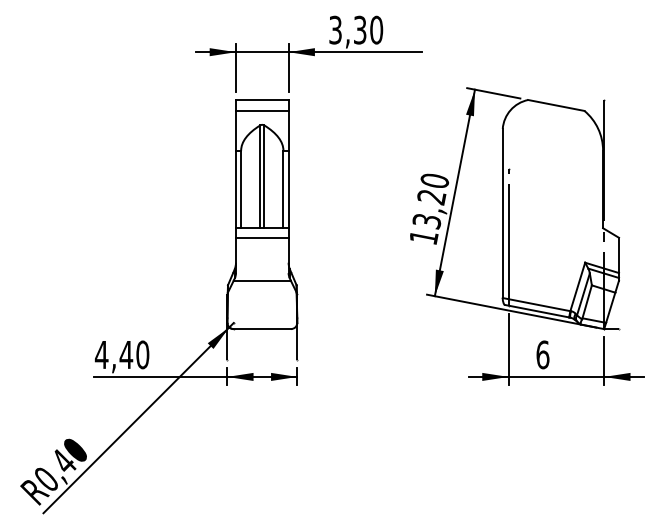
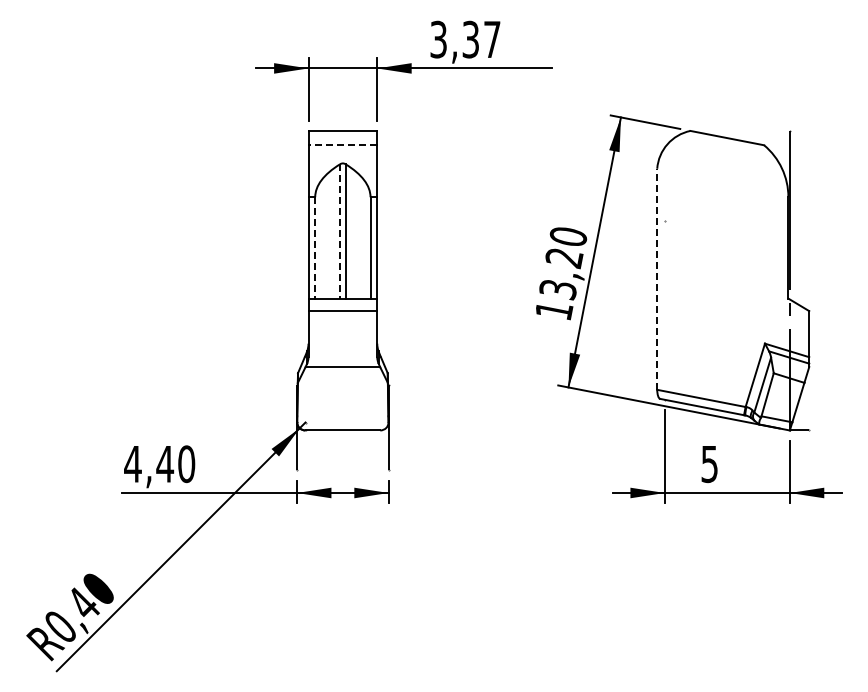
text: (376, 30) -> (492, 39), 3,30 -> 3,37
line: (262, 111) -> (342, 145), solid -> dashed
line: (260, 176) -> (340, 231), solid -> dashed
line: (241, 189) -> (315, 247), solid -> dashed
line: (502, 213) -> (657, 279), solid -> dashed
line: (508, 236) -> (664, 309), removed
text: (542, 355) -> (709, 464), 6 -> 5

